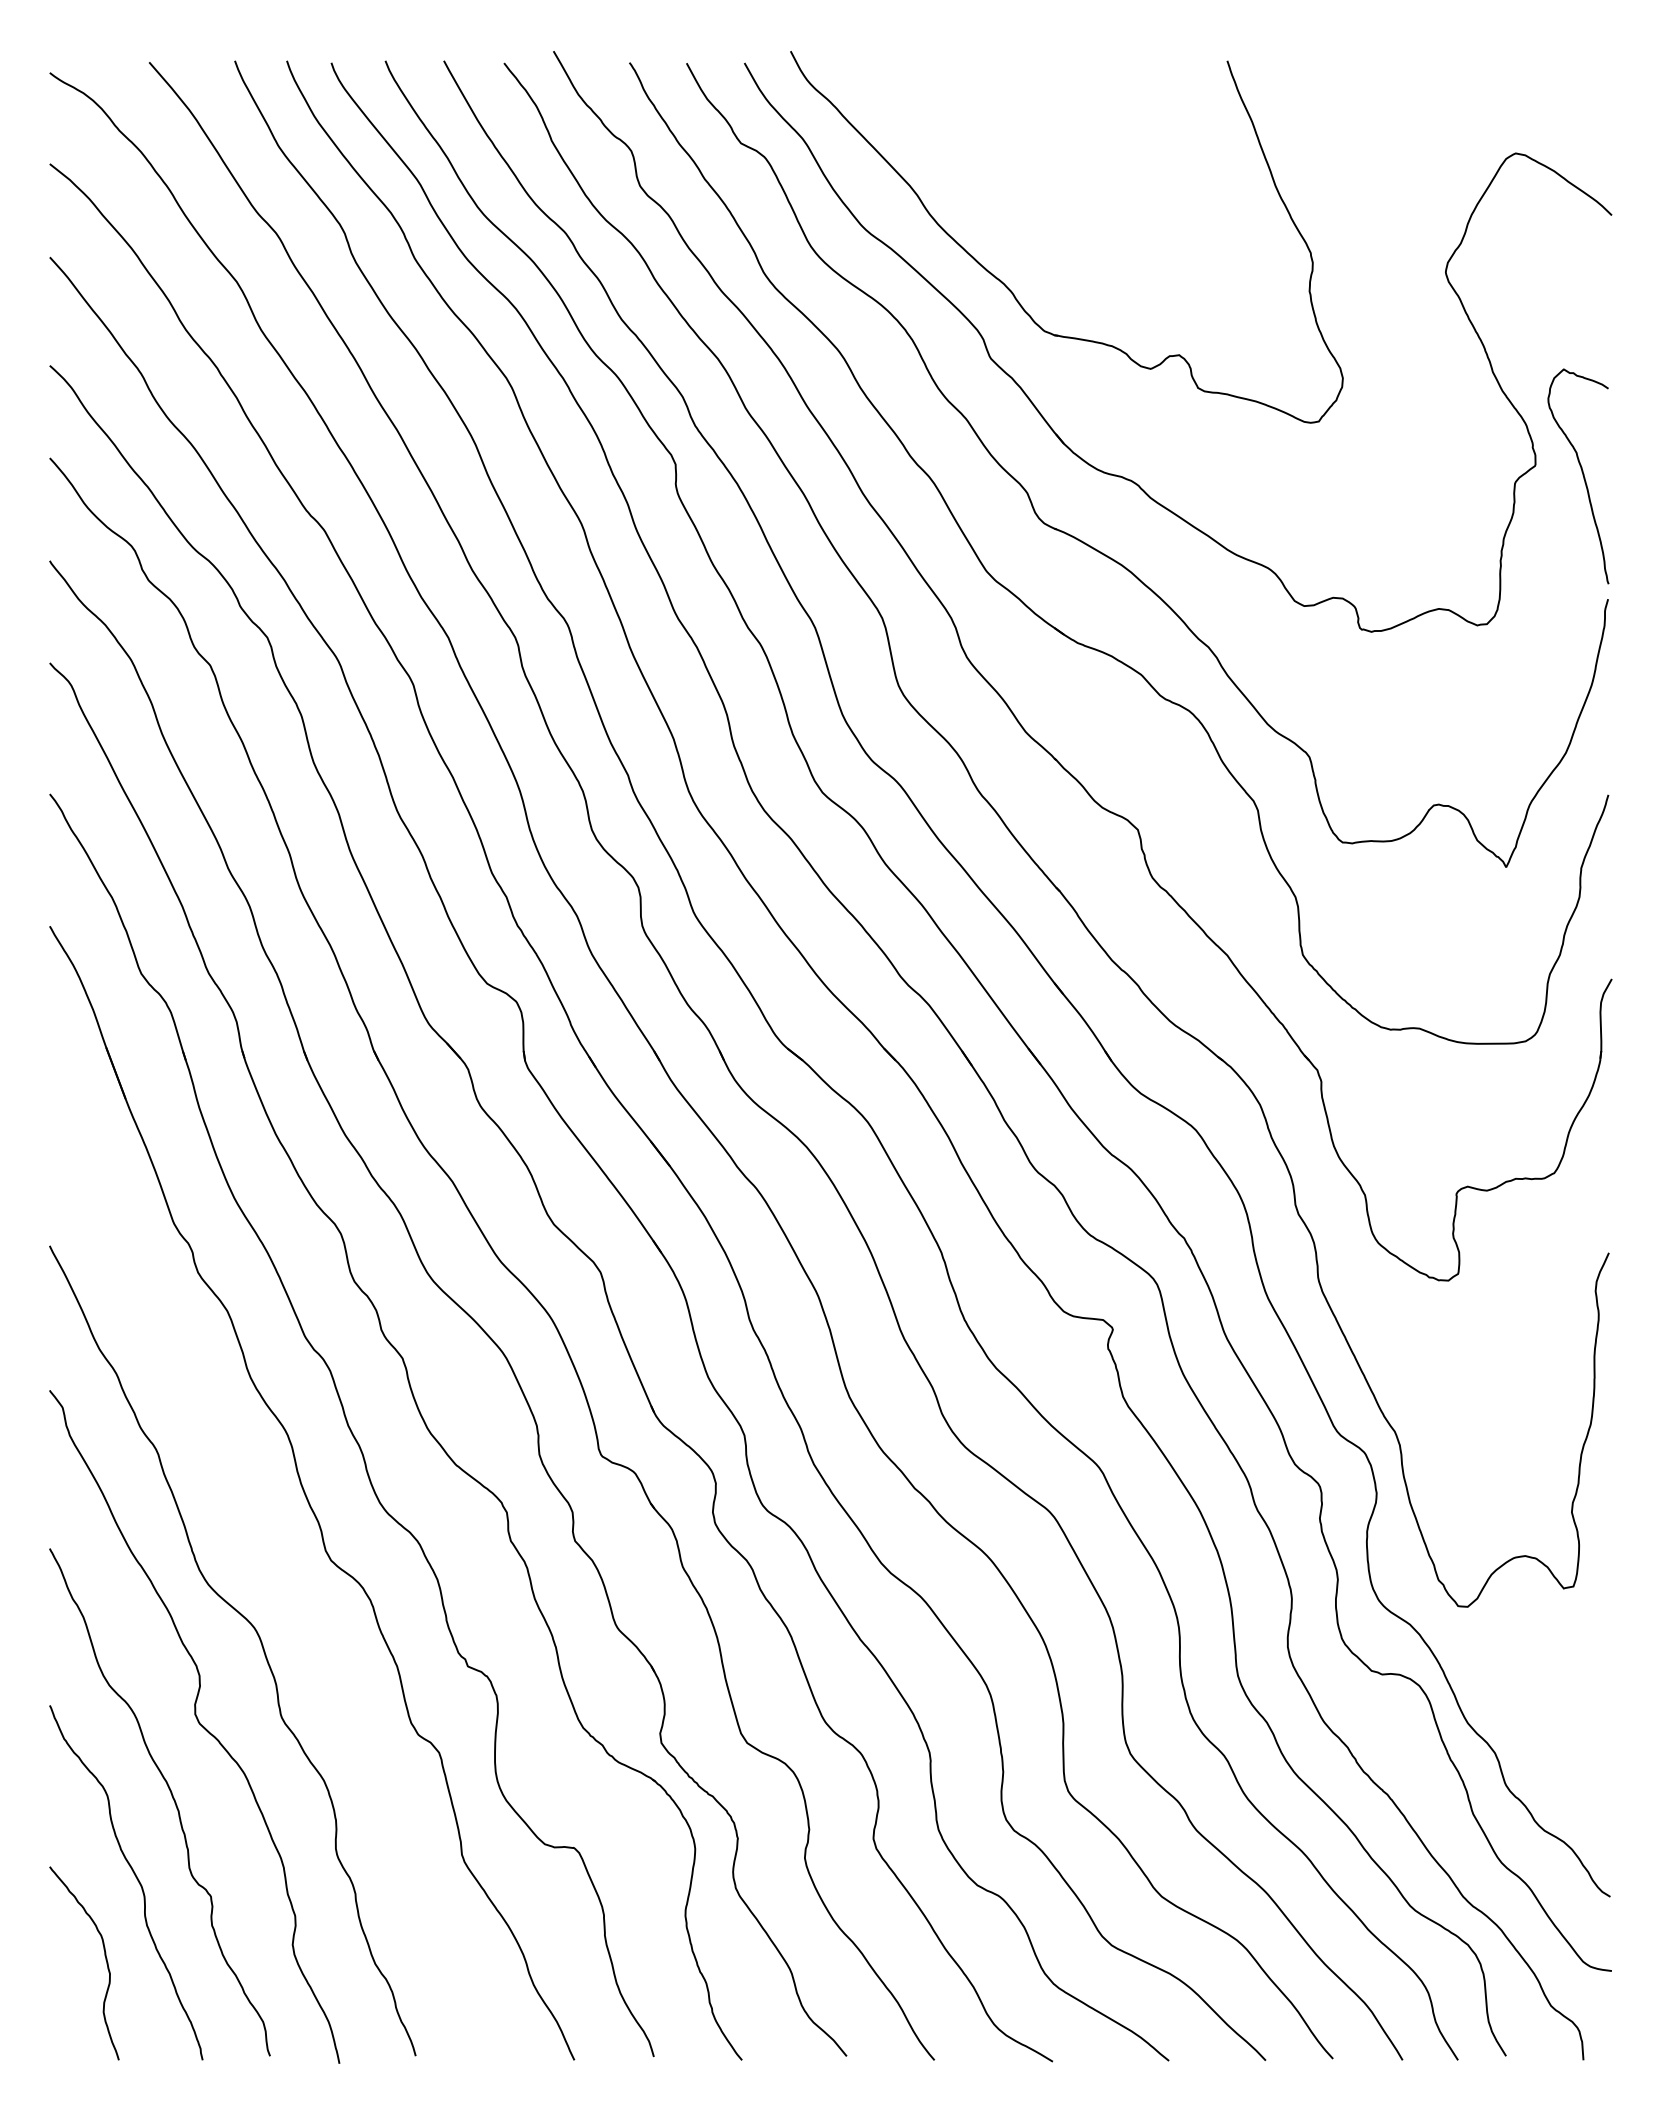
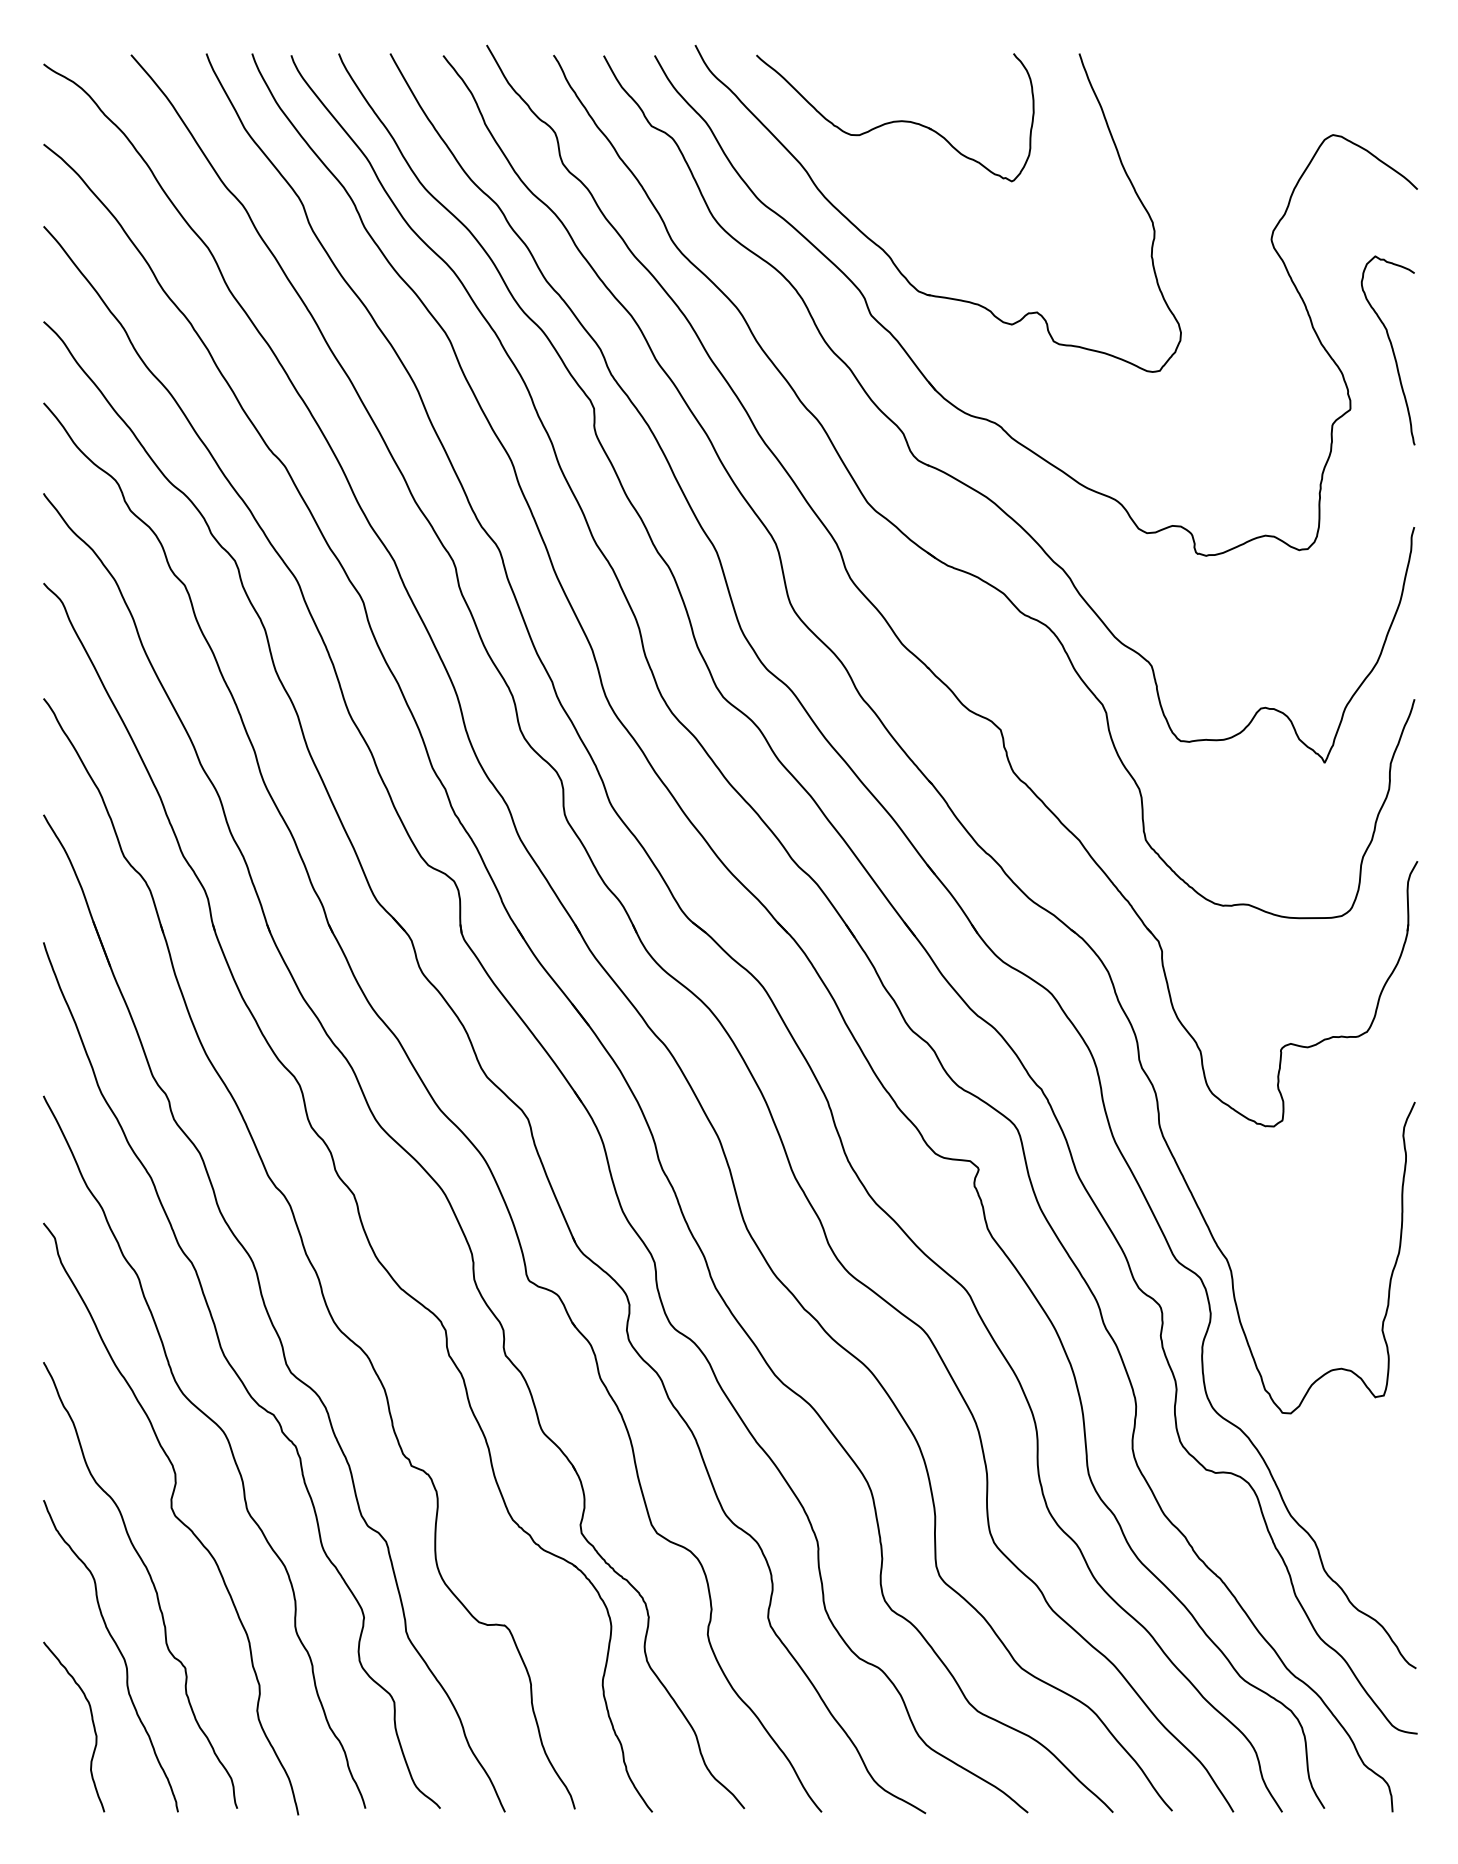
part: (1017, 133) -> (894, 117), added
curve: (1582, 475) -> (1391, 349), moved
curve: (272, 1565) -> (239, 1377), added

